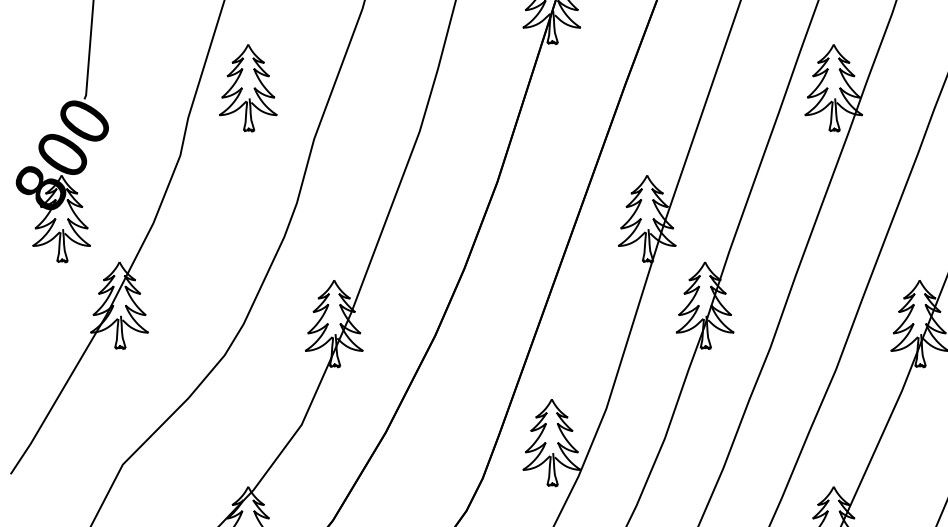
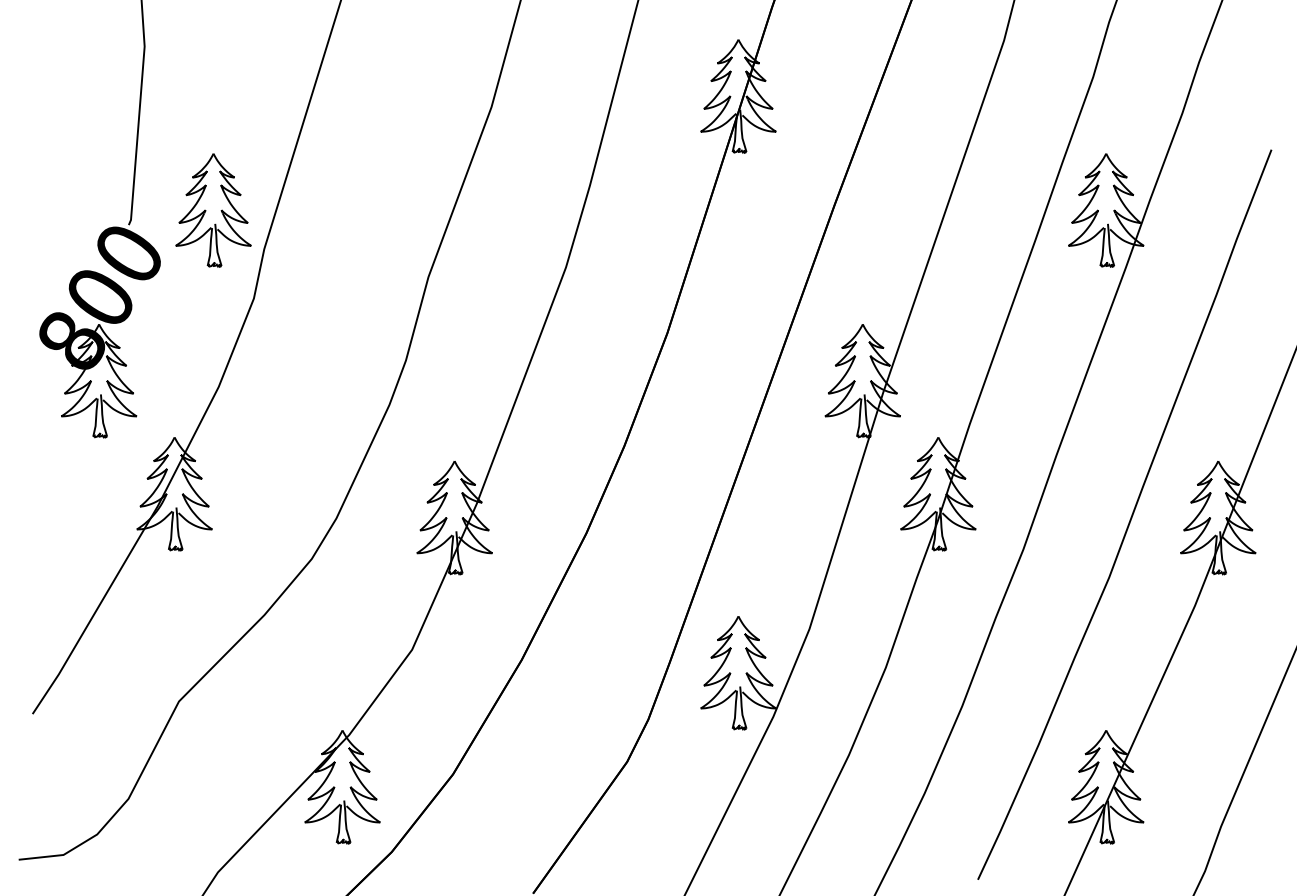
part: (248, 88) -> (213, 210), moved

